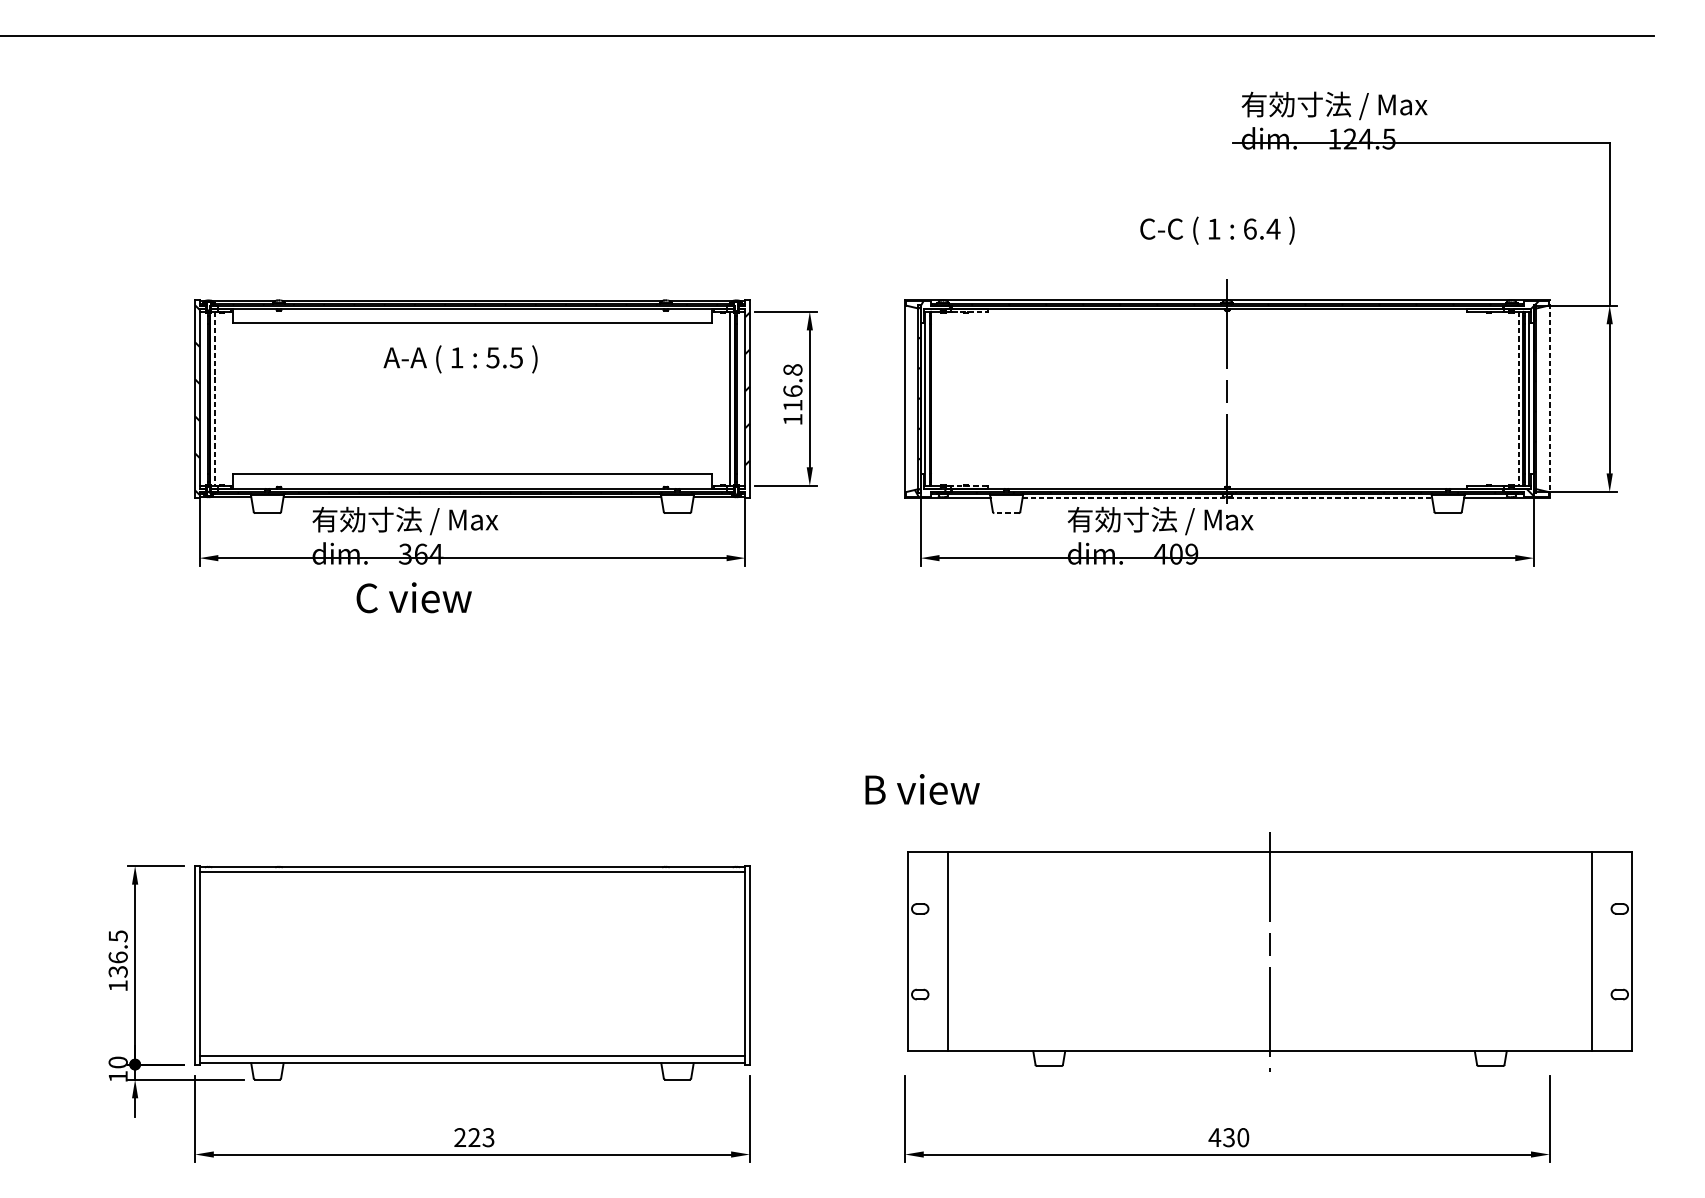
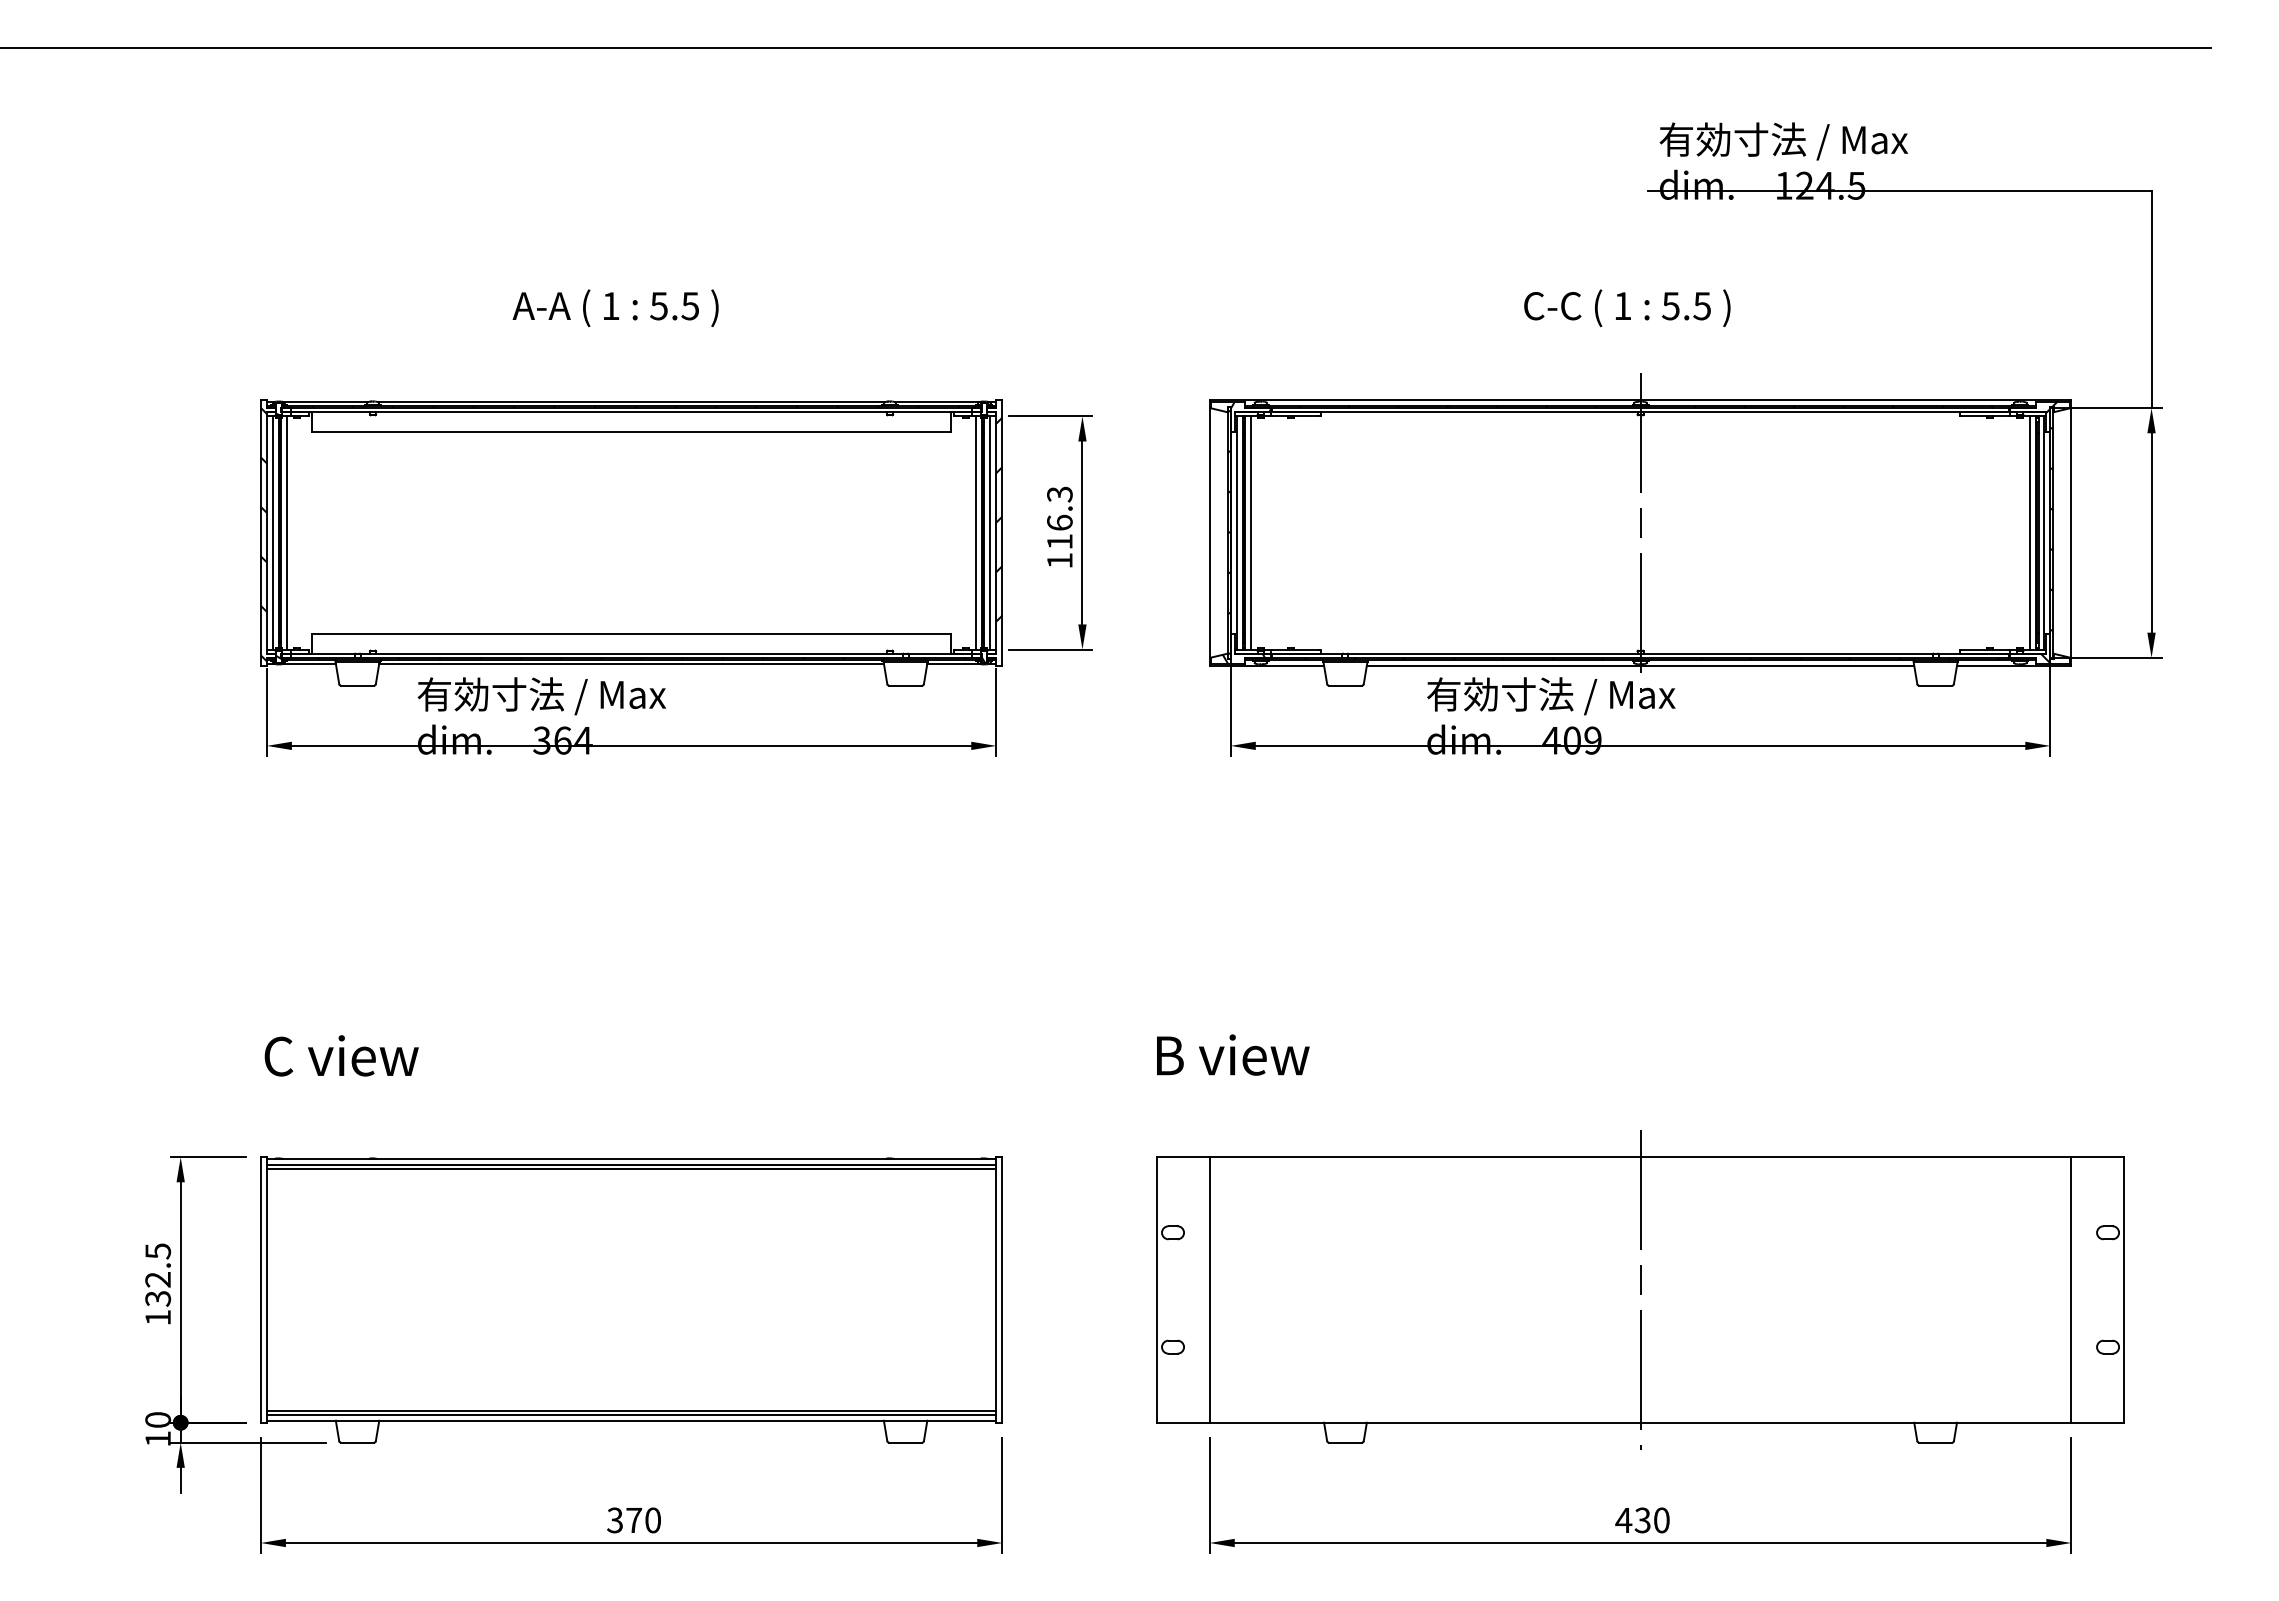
text: (1261, 229) -> (1686, 306), 6.4 -> 5.5
line: (969, 311) -> (1296, 416), dashed -> solid
text: (460, 359) -> (615, 308), moved
text: (792, 370) -> (1059, 494), 116.8 -> 116.3
line: (203, 398) -> (272, 532), added
line: (214, 398) -> (286, 532), dashed -> solid
line: (741, 398) -> (990, 532), added
line: (935, 398) -> (1250, 532), added
line: (1519, 398) -> (2030, 532), dashed -> solid
line: (1549, 398) -> (2071, 532), dashed -> solid
line: (969, 486) -> (1295, 649), dashed -> solid
line: (1227, 497) -> (1640, 665), dashed -> solid
line: (1005, 512) -> (1344, 685), dashed -> solid
text: (414, 597) -> (341, 1055), moved
line: (472, 875) -> (631, 1169), added
part: (1269, 951) -> (1640, 1289), moved
text: (118, 957) -> (158, 1279), 136.5 -> 132.5
line: (472, 1058) -> (631, 1414), added
text: (473, 1137) -> (633, 1520), 223 -> 370

